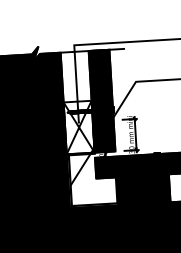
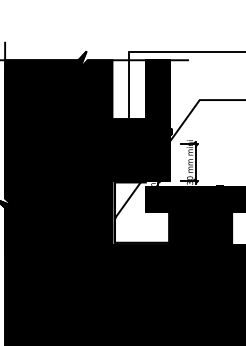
fill: (78, 127) -> (128, 150), added

